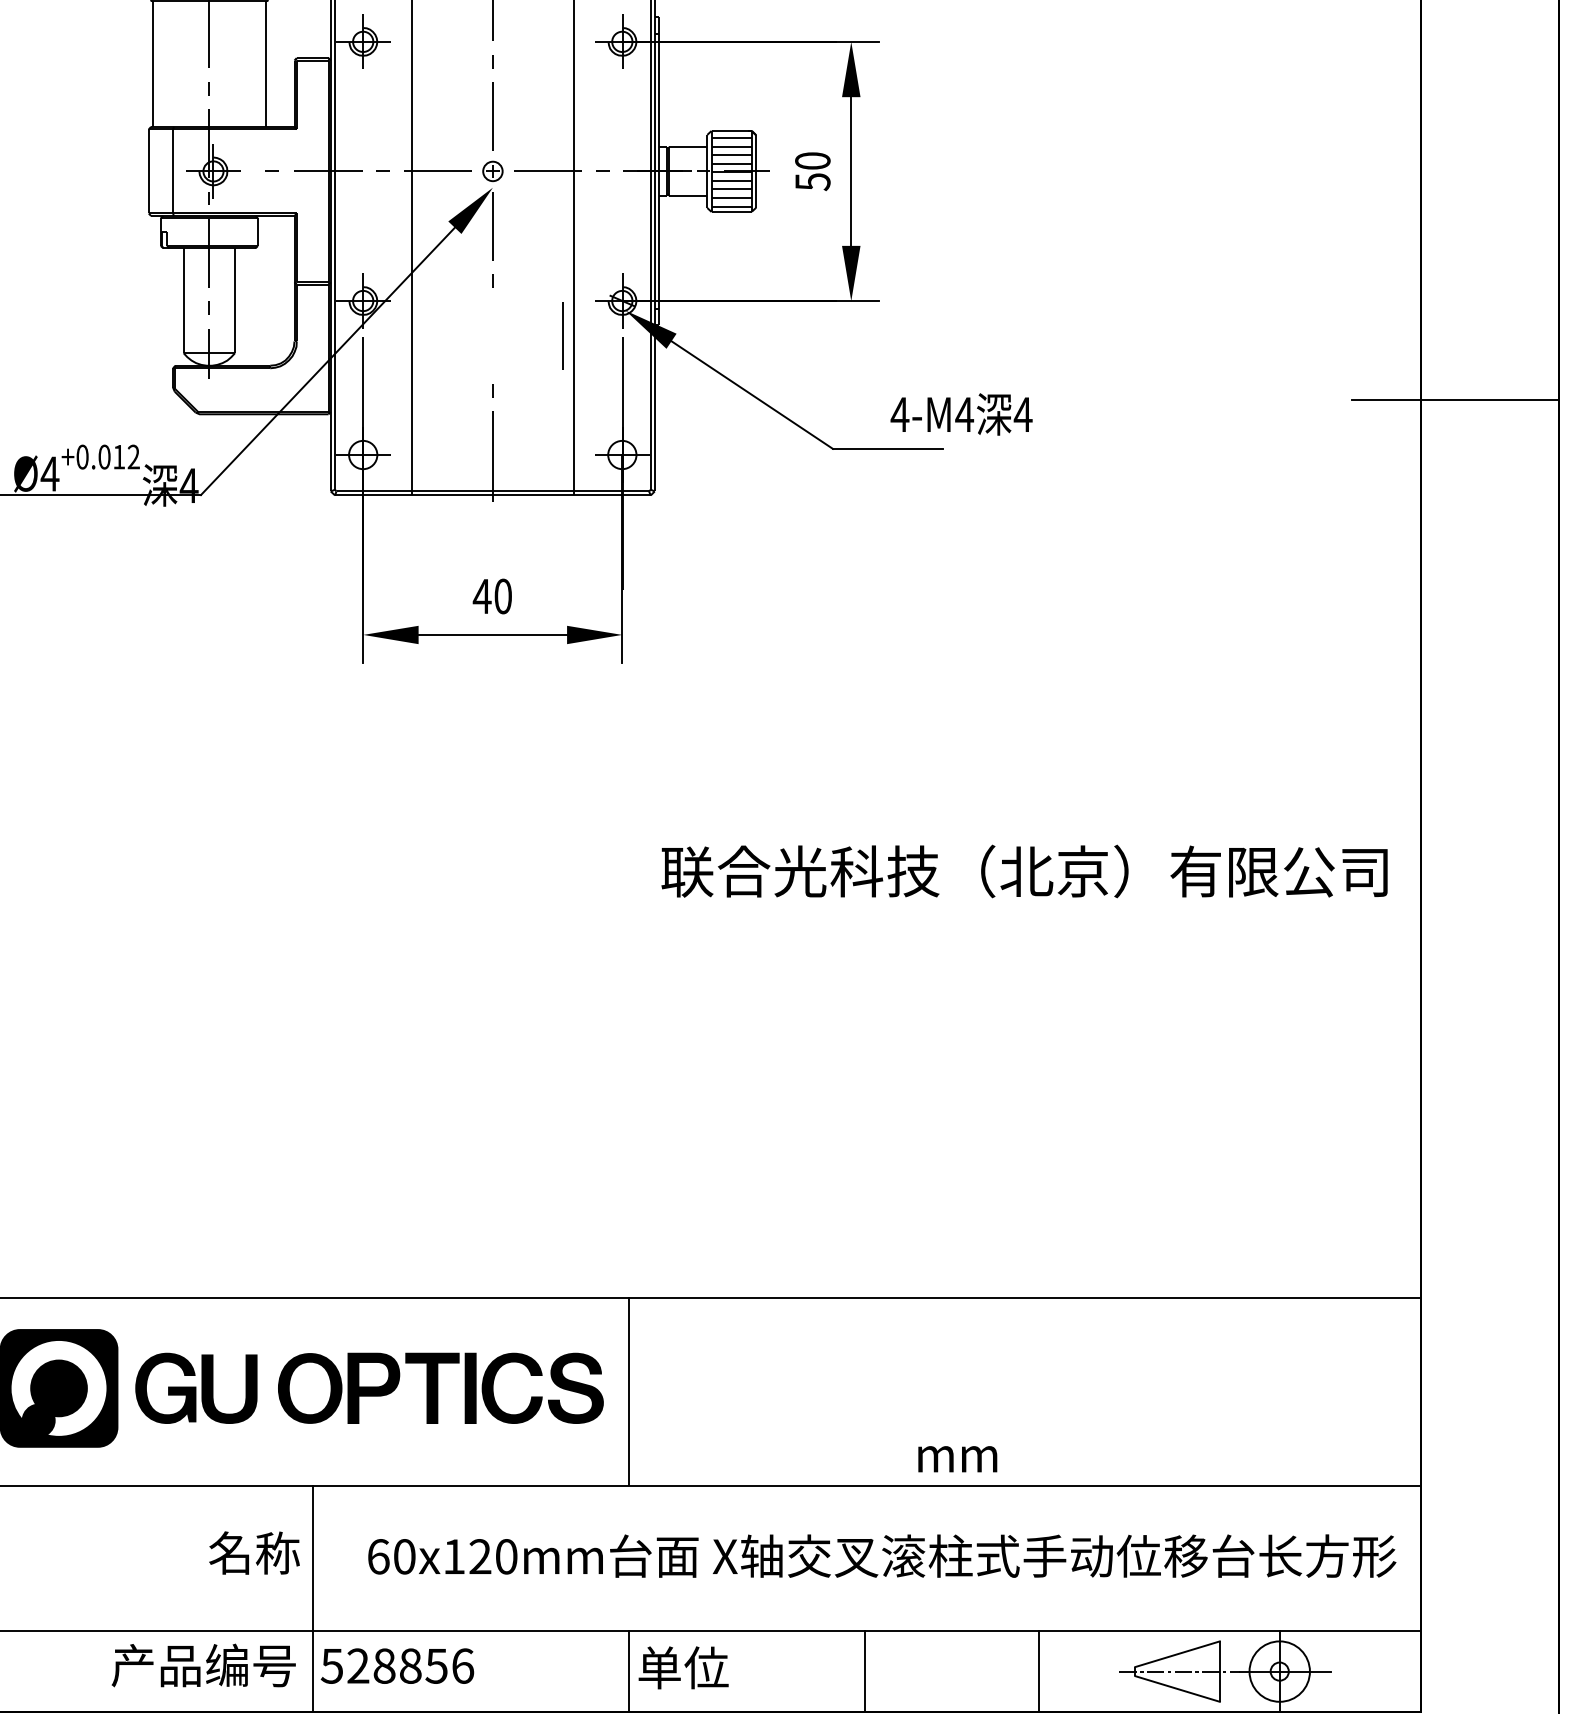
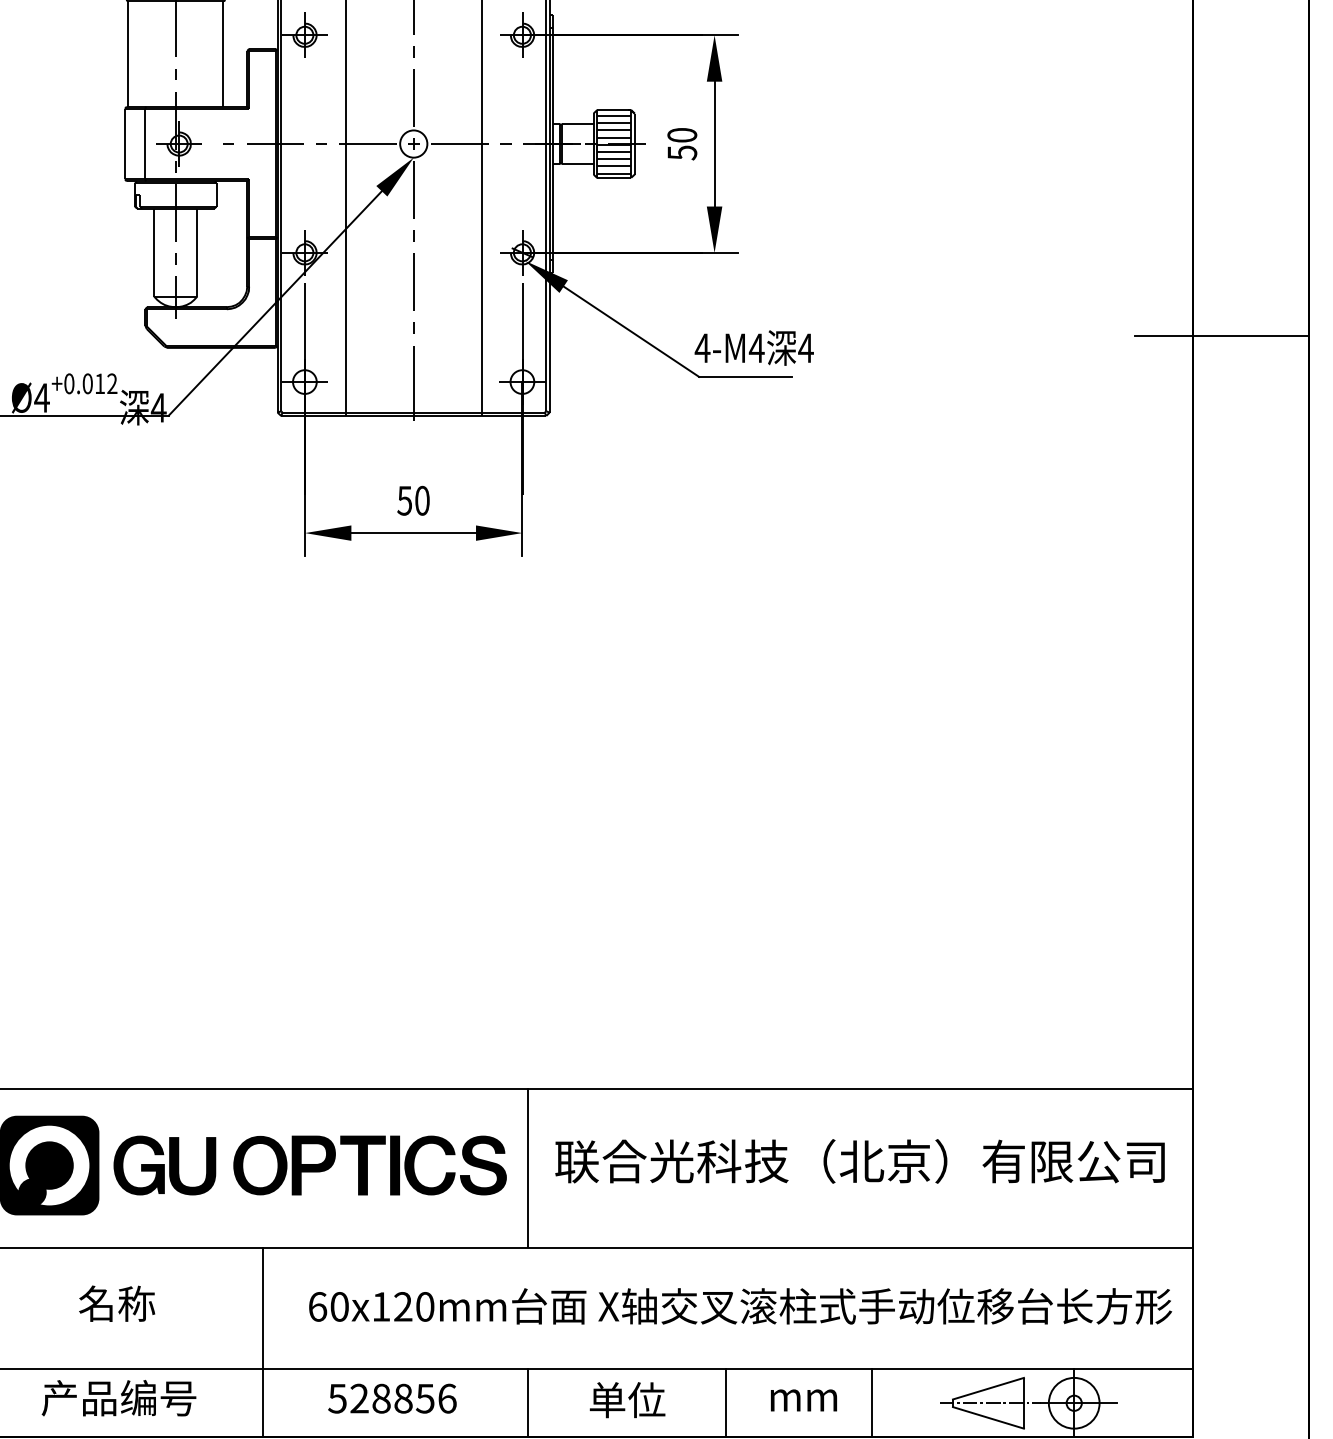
circle: (492, 171) -> (413, 144), size x1.67
line: (562, 335) -> (413, 281), moved
text: (961, 414) -> (754, 348), moved
text: (481, 596) -> (404, 500), 40 -> 50
text: (1024, 871) -> (859, 1161), moved
text: (957, 1459) -> (803, 1400), moved
text: (254, 1552) -> (117, 1303), moved
text: (203, 1665) -> (118, 1398), moved
text: (397, 1665) -> (392, 1398), moved
text: (683, 1667) -> (627, 1399), moved

